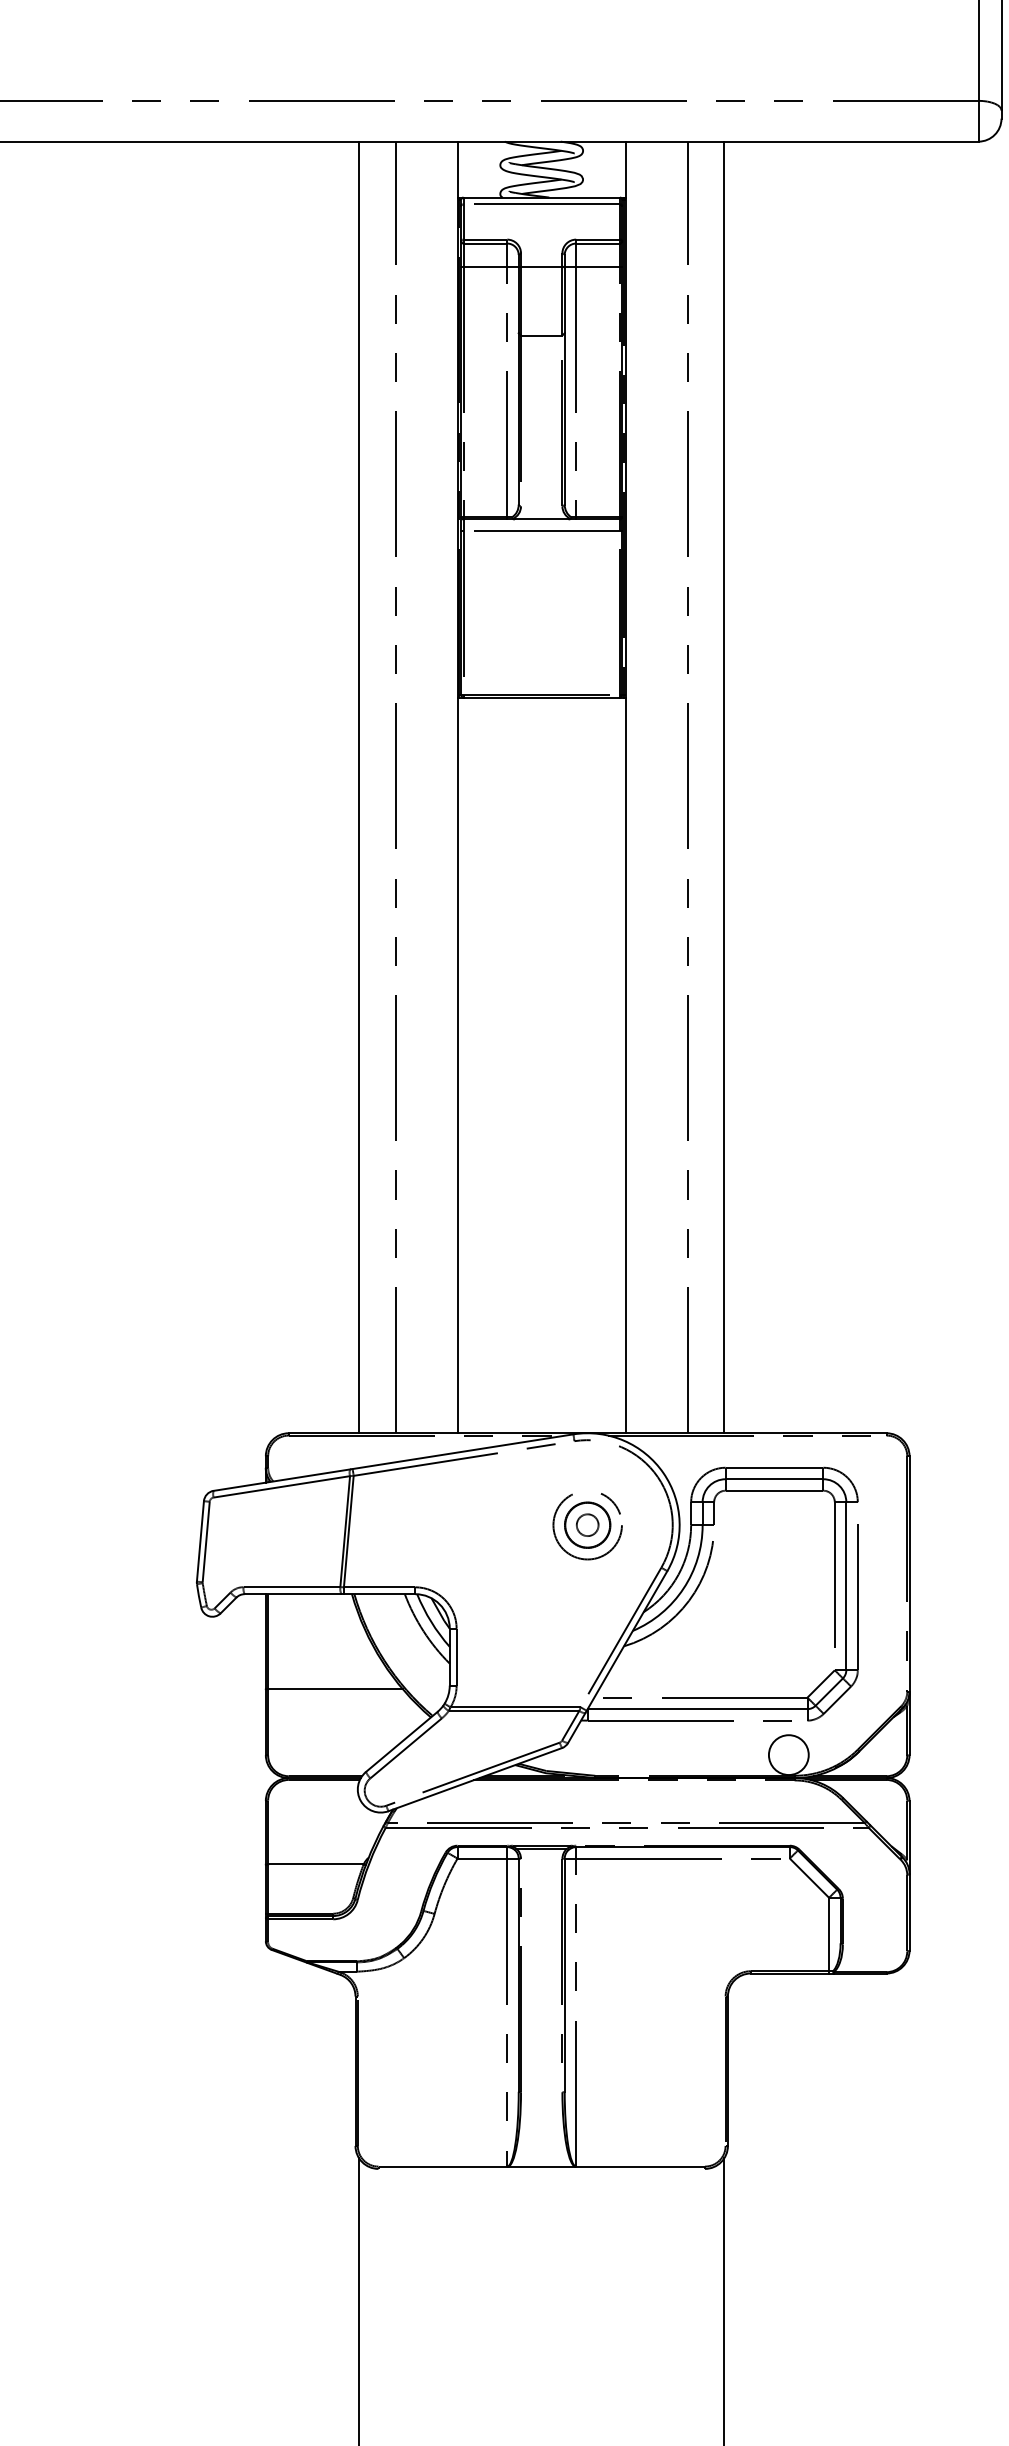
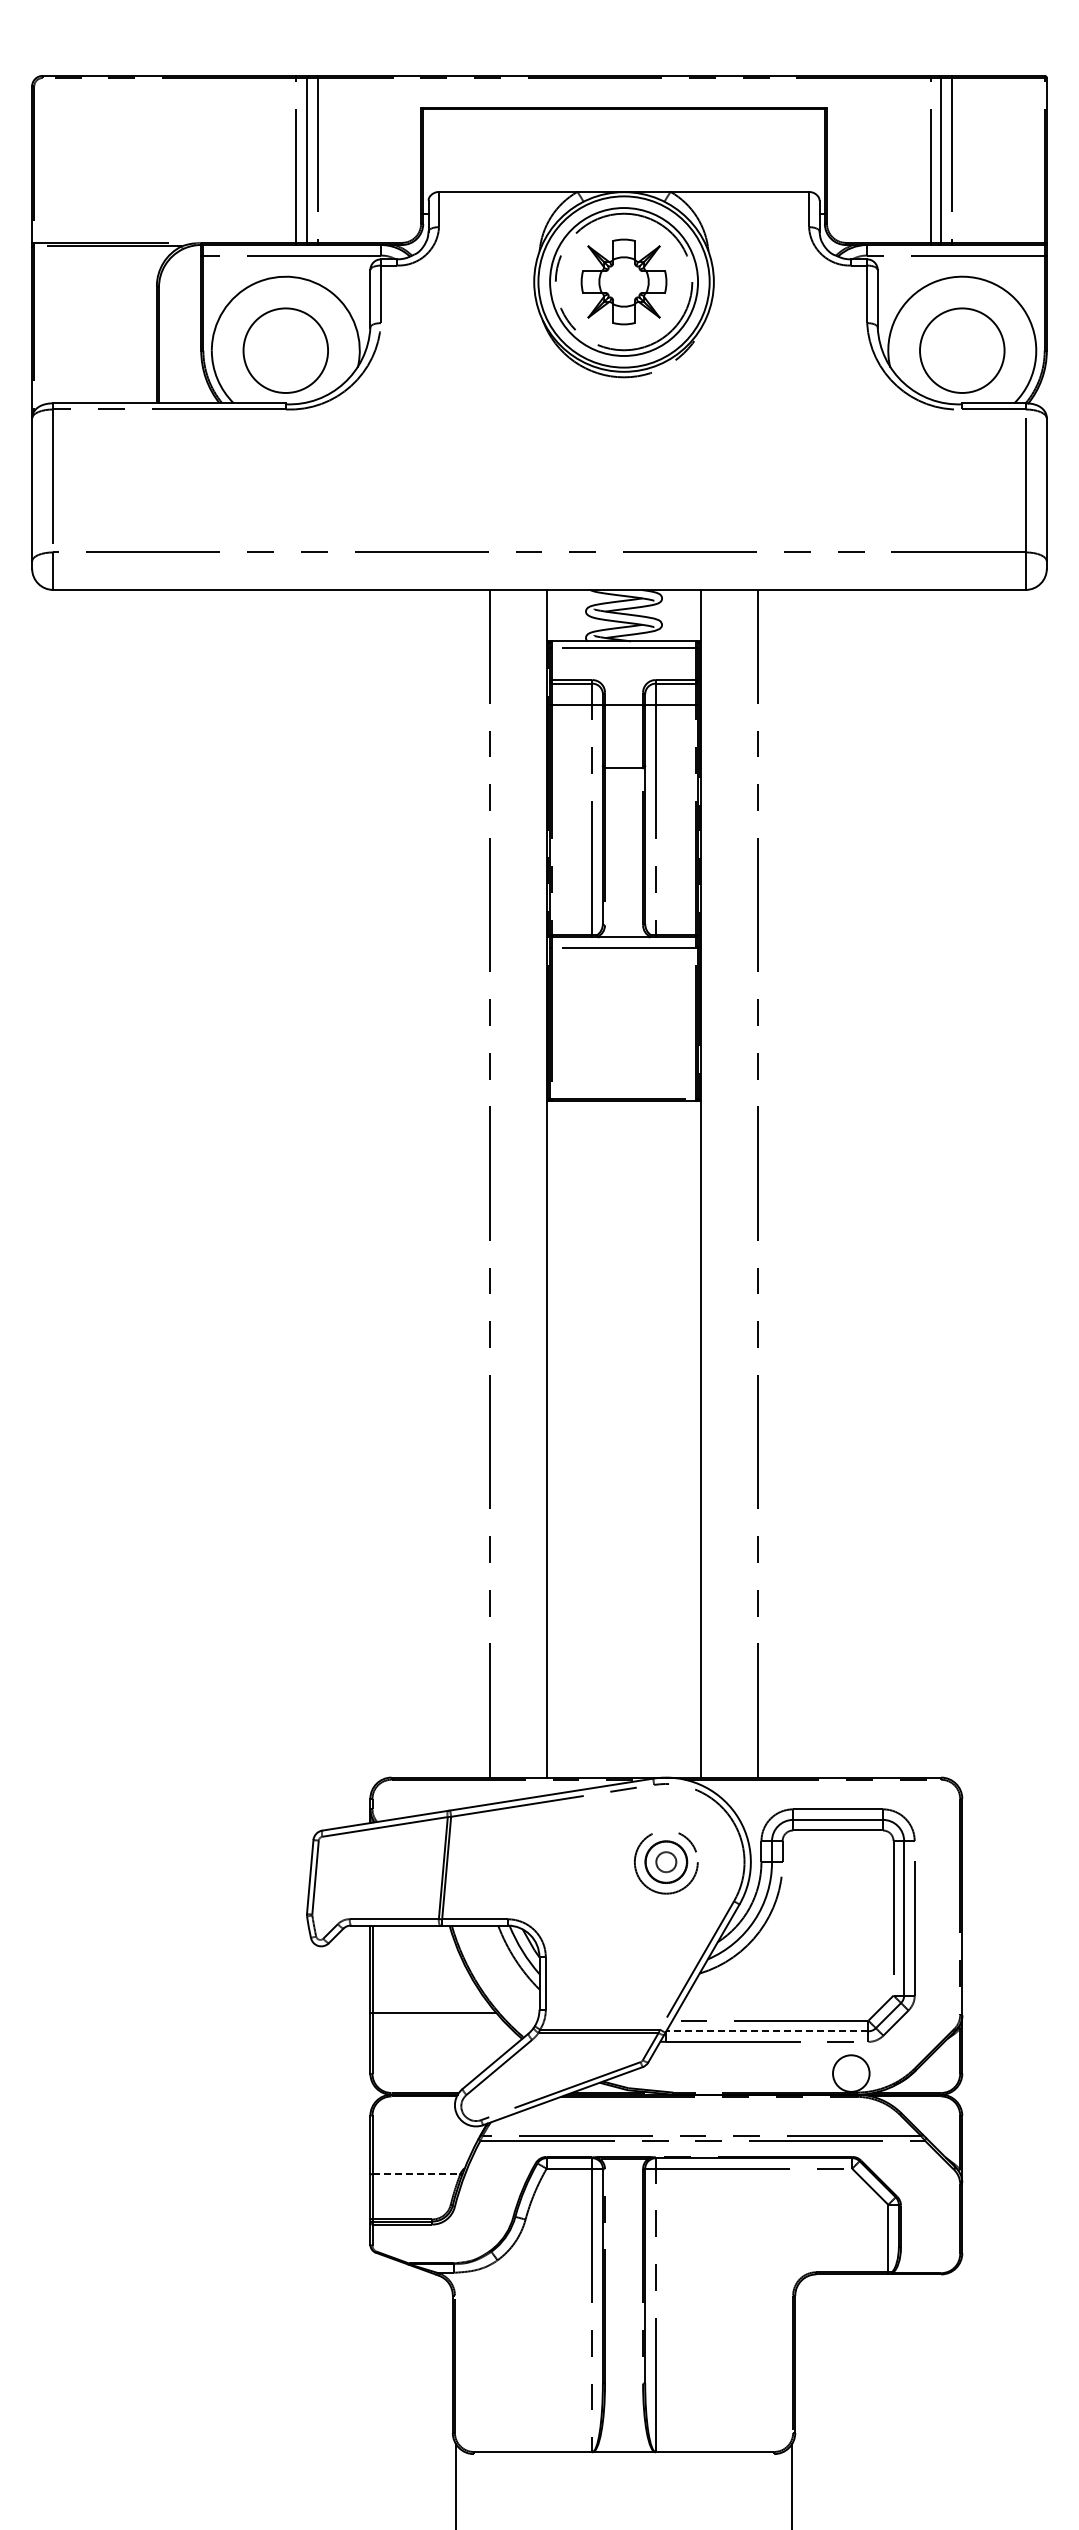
line: (358, 787) -> (455, 1183), removed
line: (724, 787) -> (792, 1183), removed
line: (696, 1709) -> (766, 2031), solid -> dashed
line: (316, 1864) -> (416, 2174), solid -> dashed

